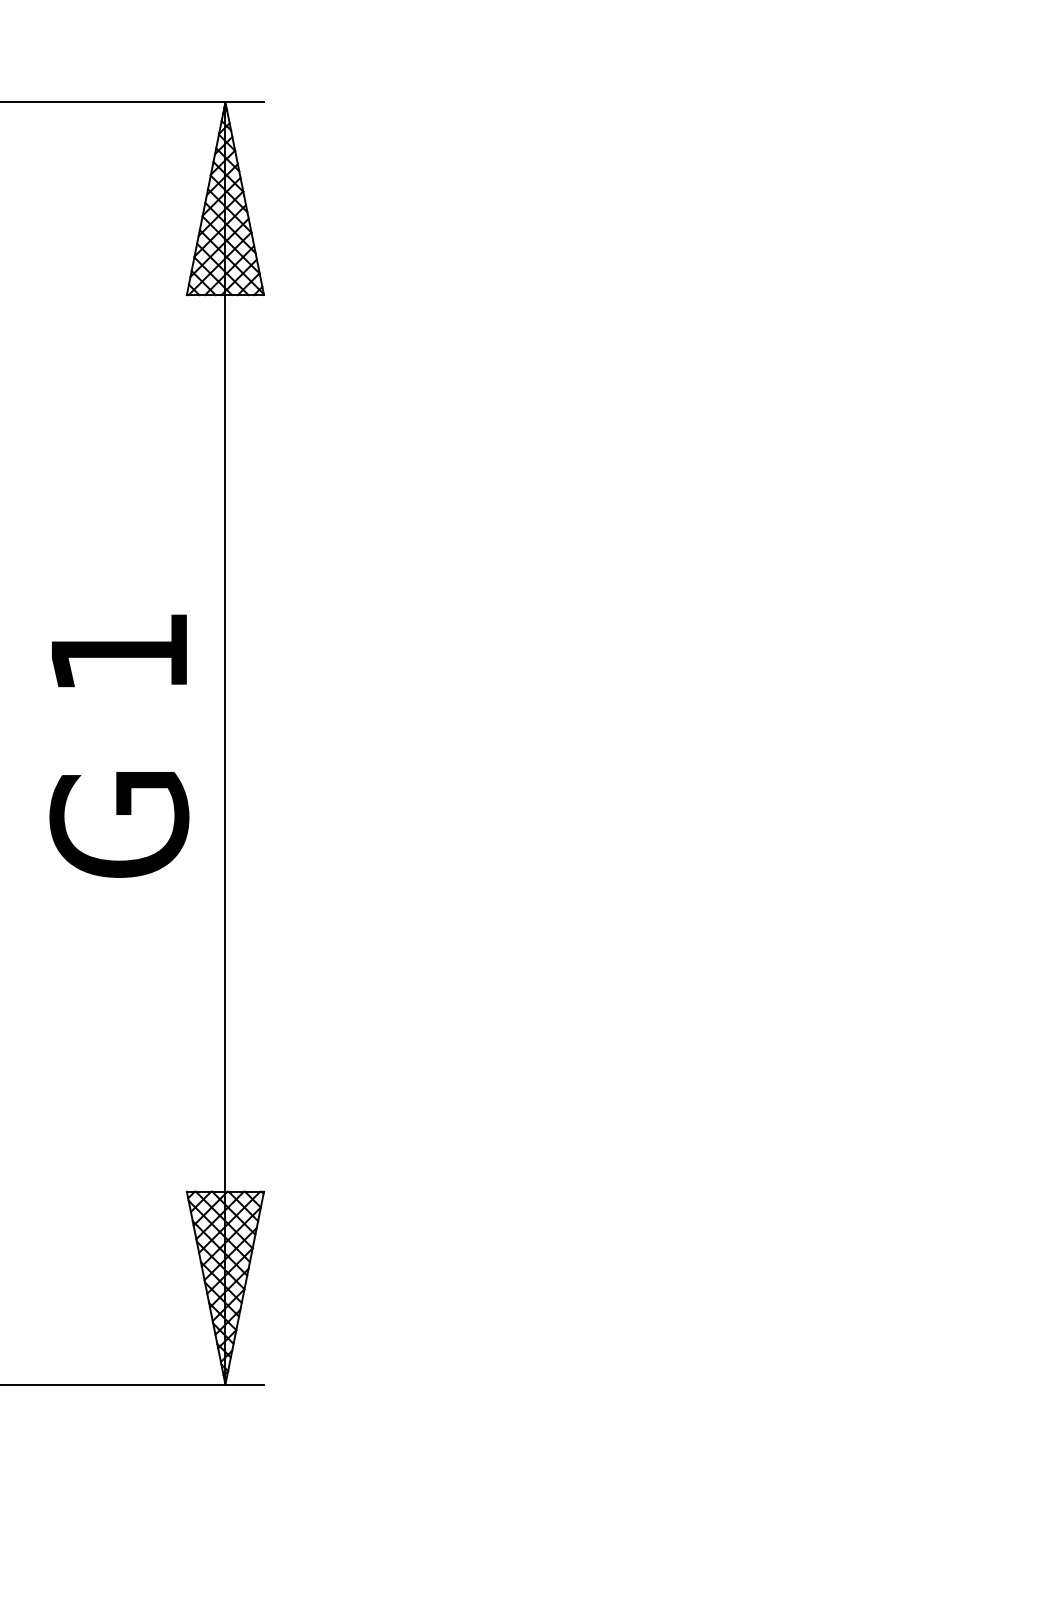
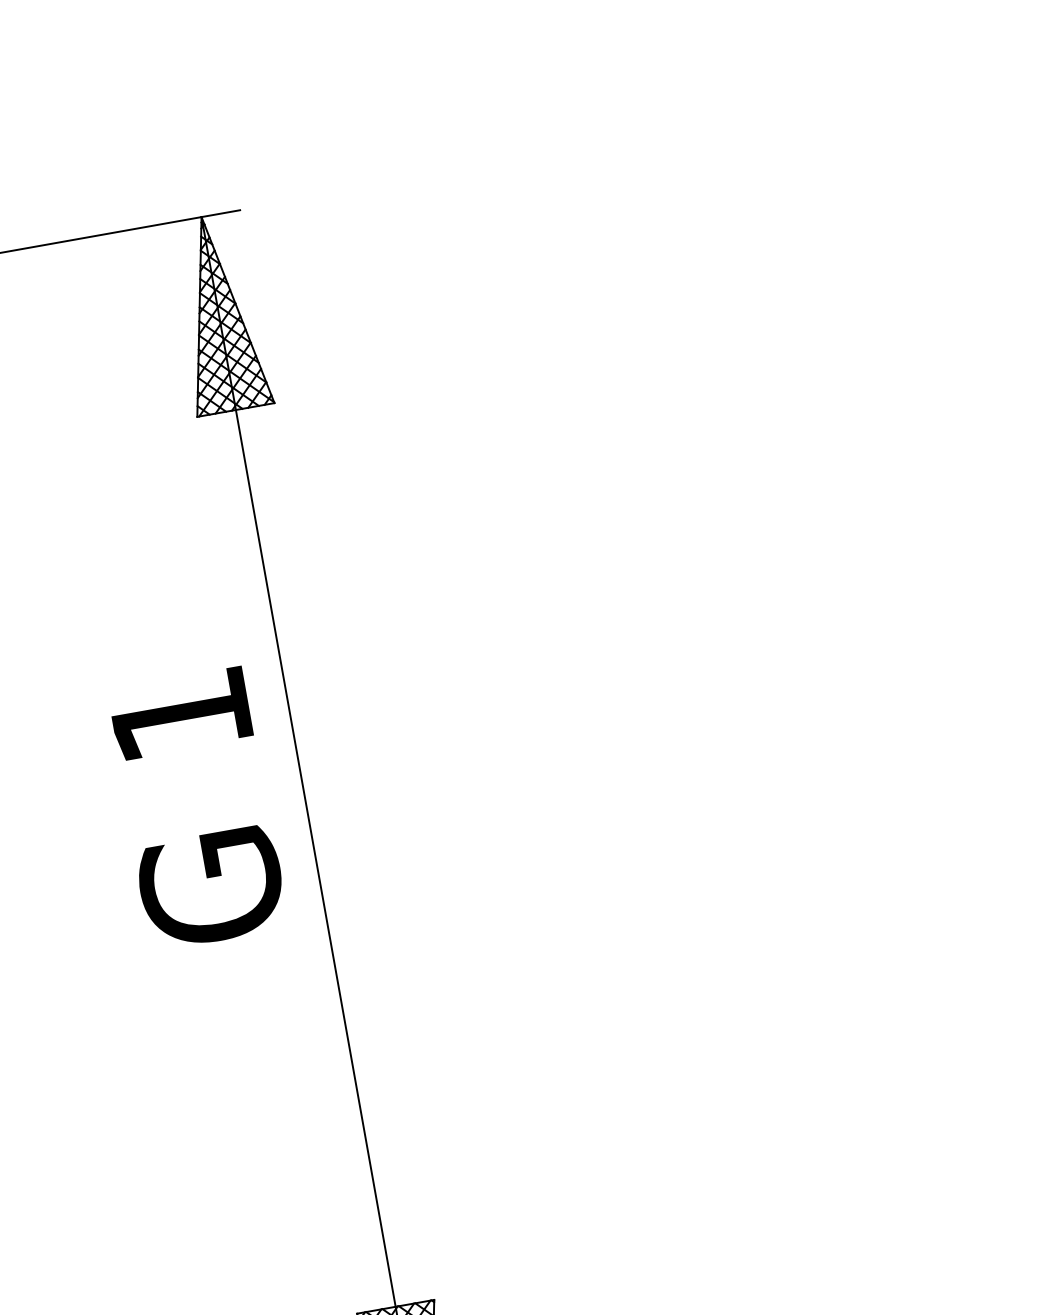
text: (119, 745) -> (197, 808), moved

